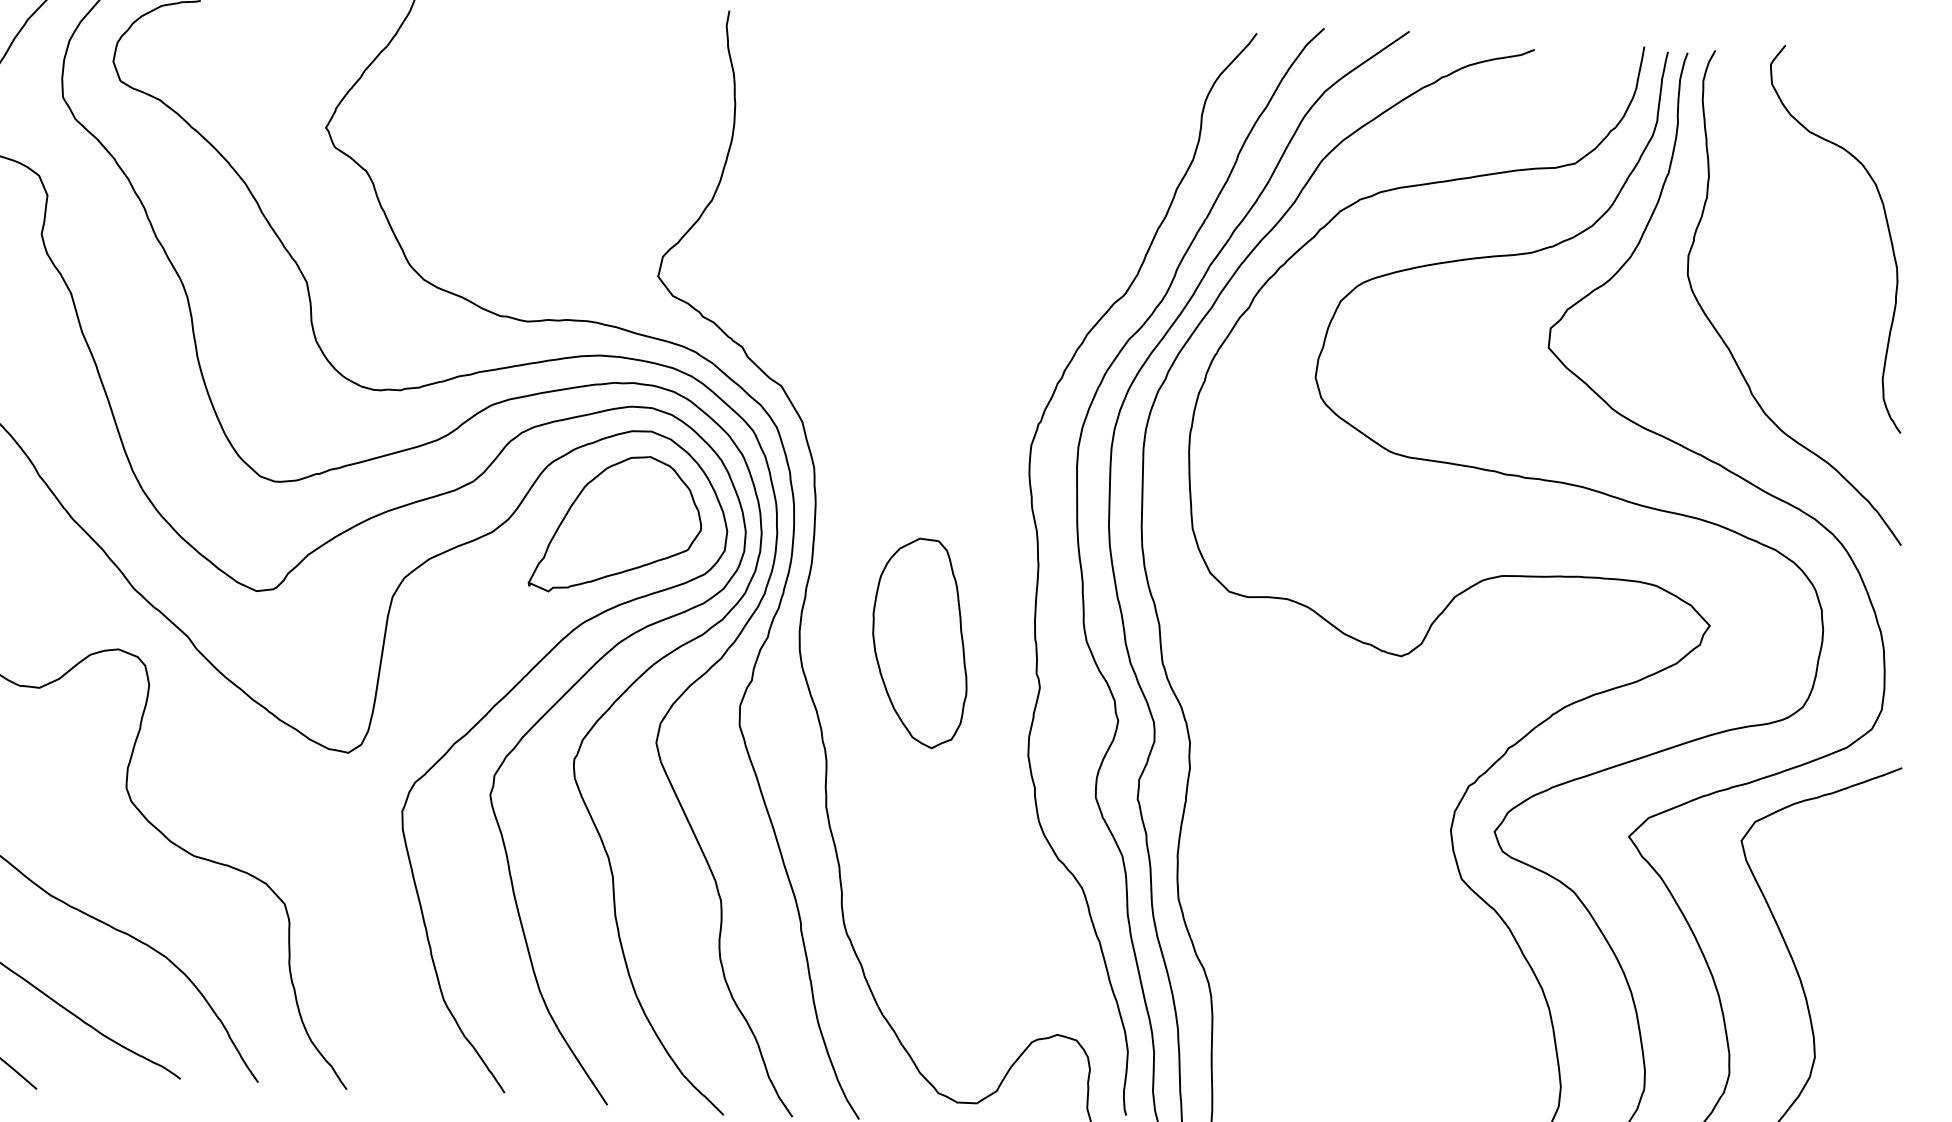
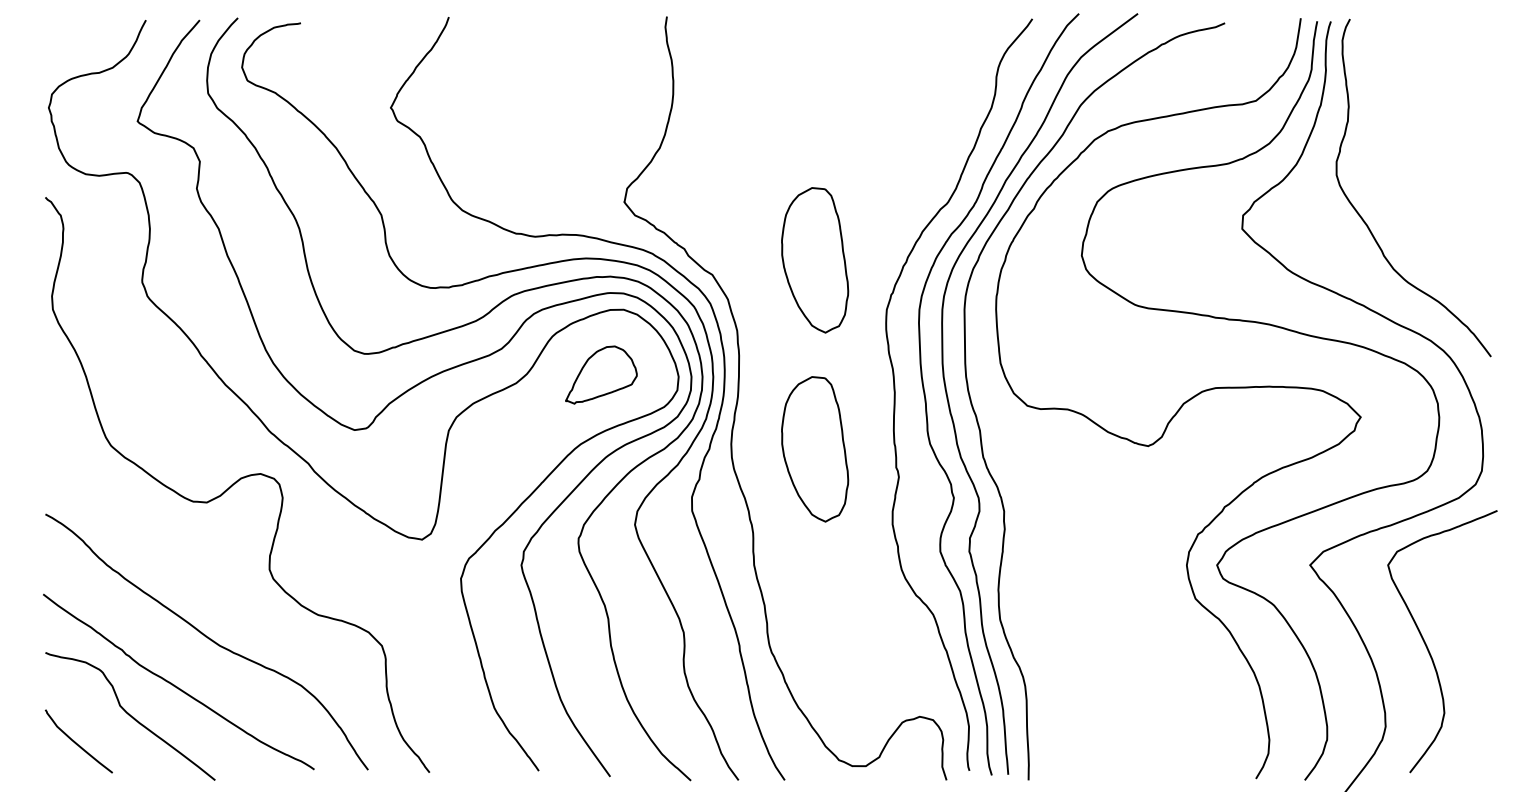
curve: (1887, 230) -> (1473, 139), removed
part: (930, 370) -> (815, 260), added
part: (615, 523) -> (601, 374), size x0.6

